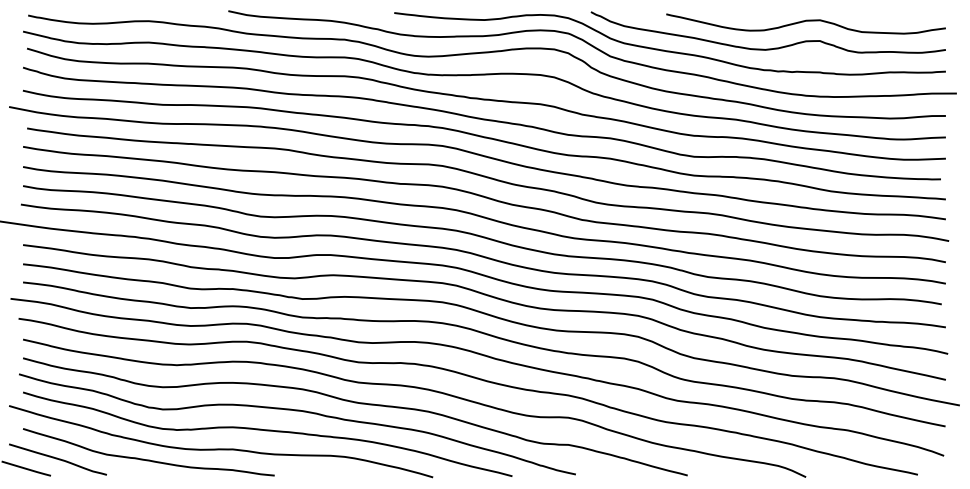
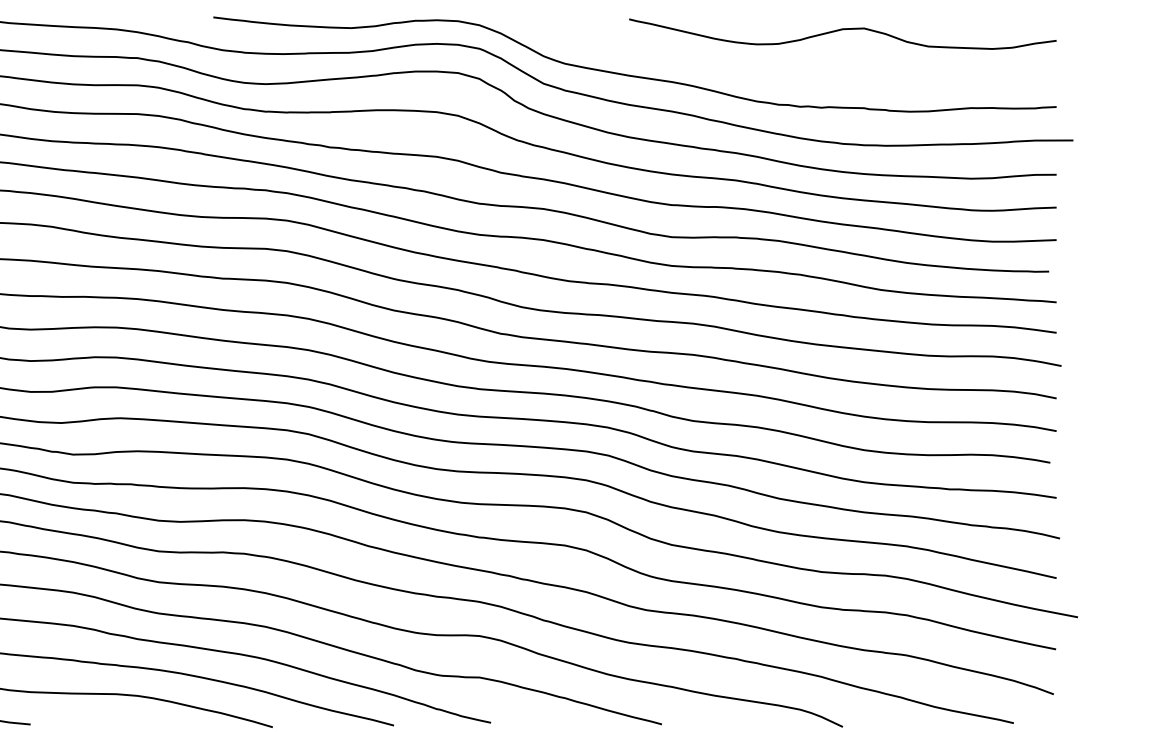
curve: (767, 48) -> (783, 71), removed

